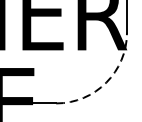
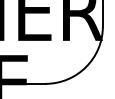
arc: (106, 83) -> (86, 67), dashed -> solid

